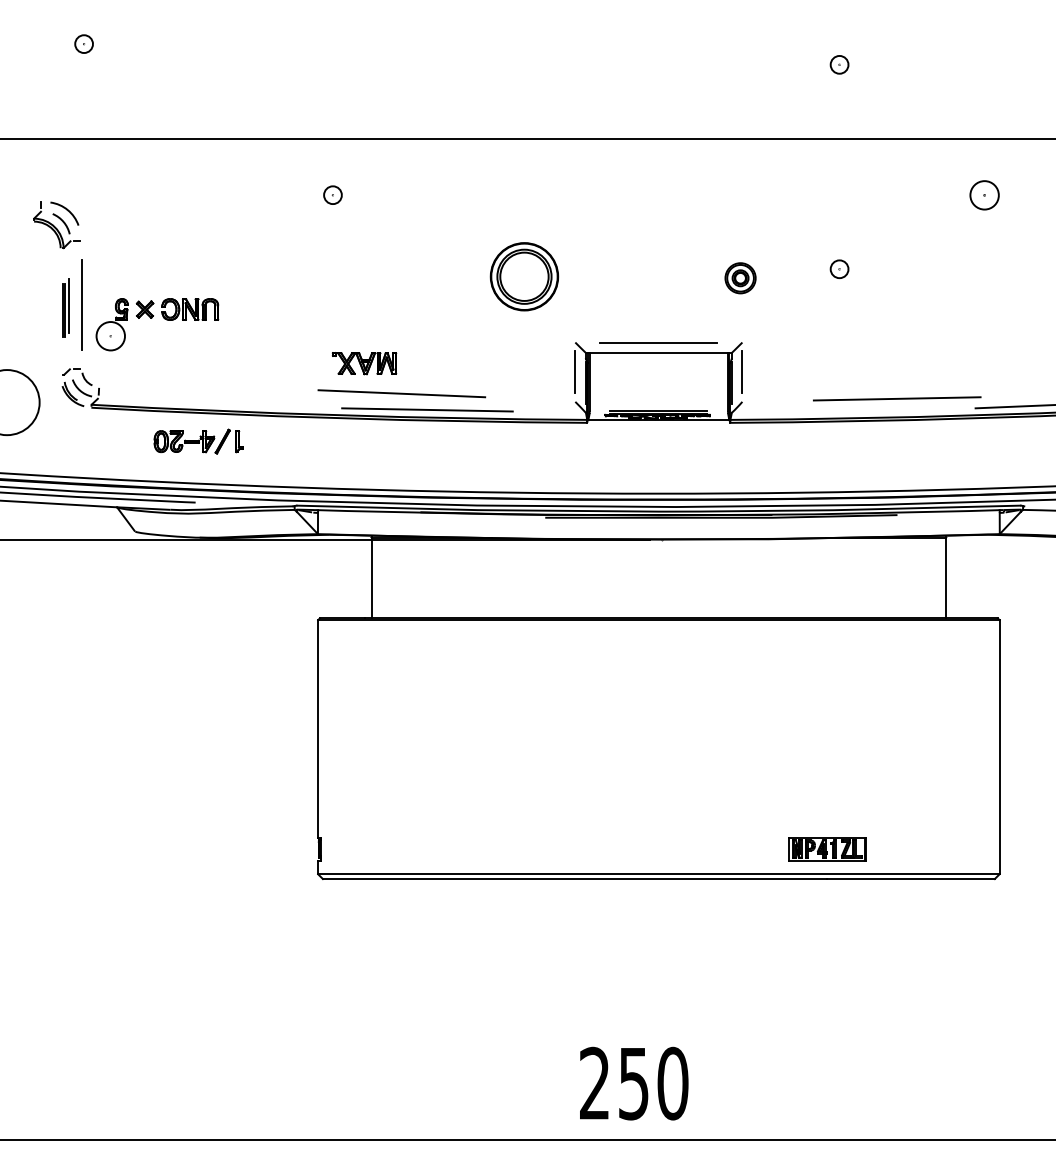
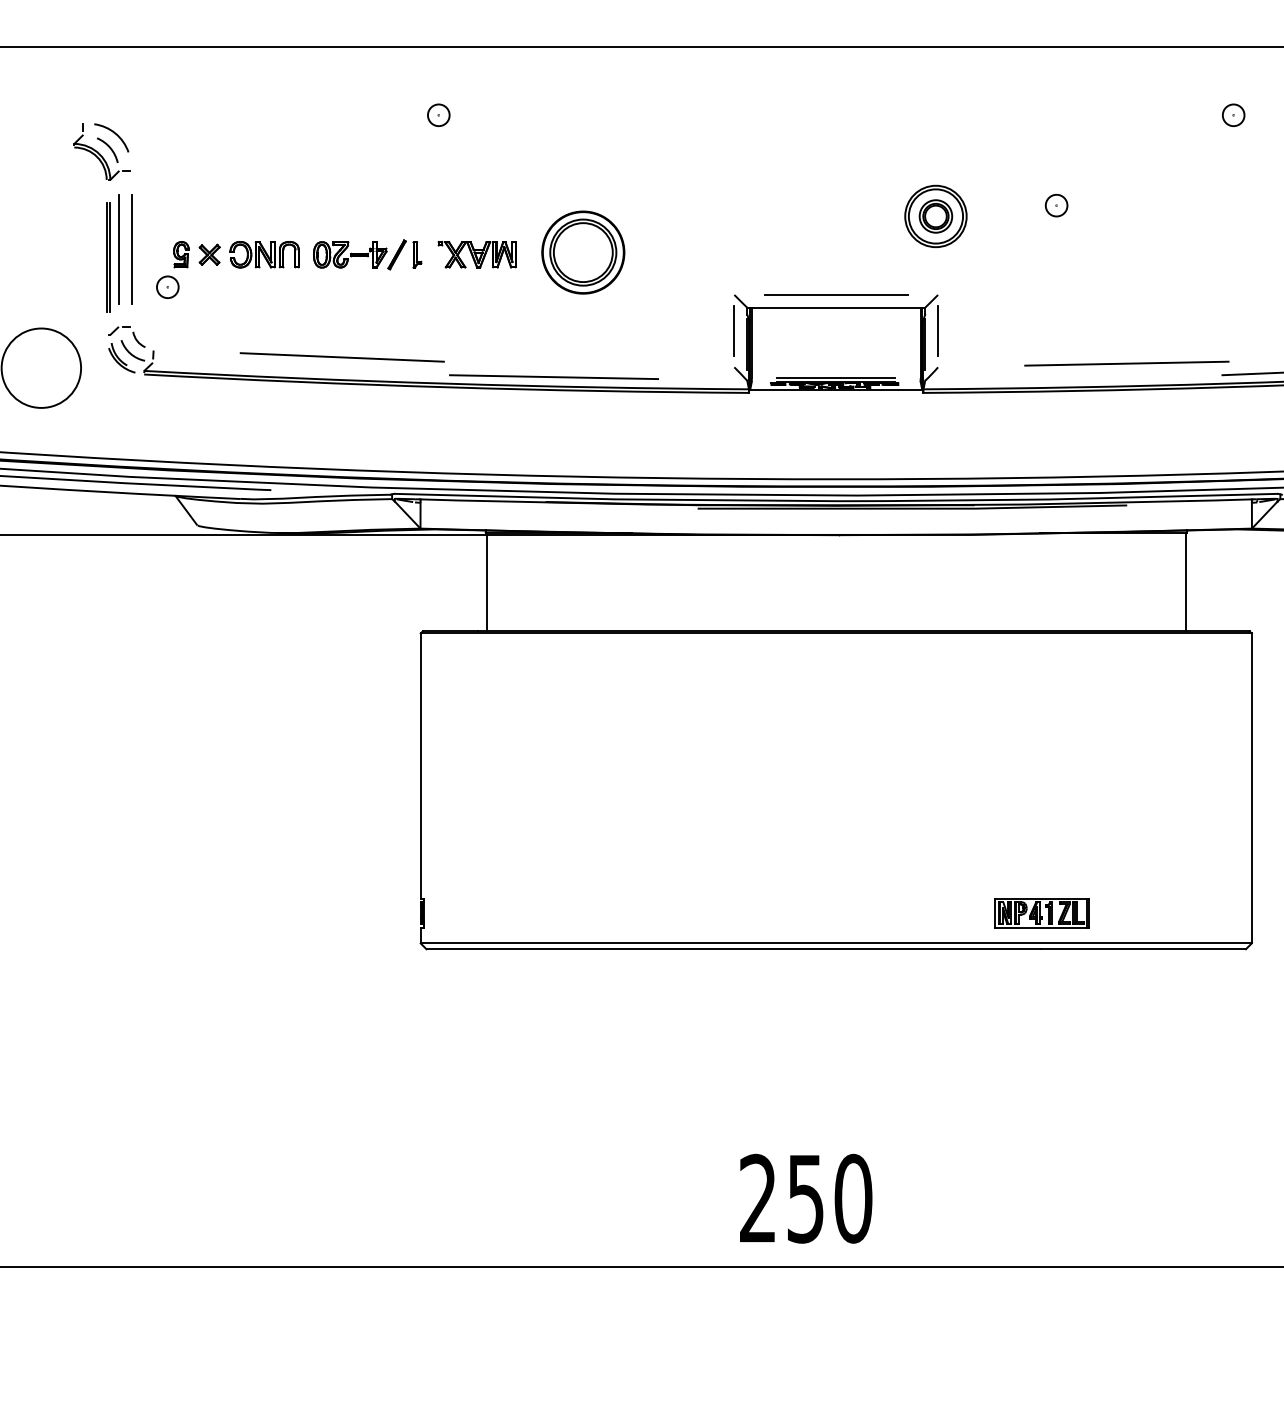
part: (984, 194) -> (1233, 114), size x0.62
part: (524, 276) -> (583, 252), moved
part: (740, 278) -> (935, 216), size x1.67
part: (65, 307) -> (112, 252), size x1.67
circle: (110, 336) -> (167, 287), size x0.62
part: (364, 363) -> (477, 254), moved
line: (401, 393) -> (341, 357), moved
part: (198, 441) -> (367, 254), moved

